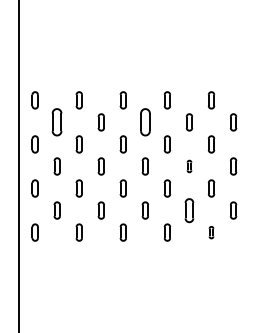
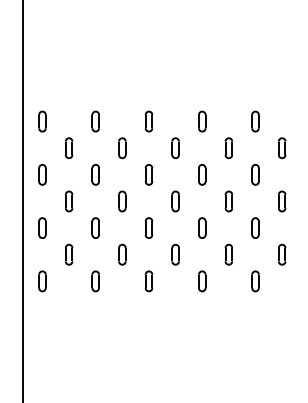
part: (57, 122) -> (69, 148), size x0.62
part: (145, 122) -> (175, 148), size x0.62
part: (189, 166) -> (228, 201), size x1.43
part: (189, 210) -> (228, 254), size x0.71
part: (211, 232) -> (255, 281), size x1.43

